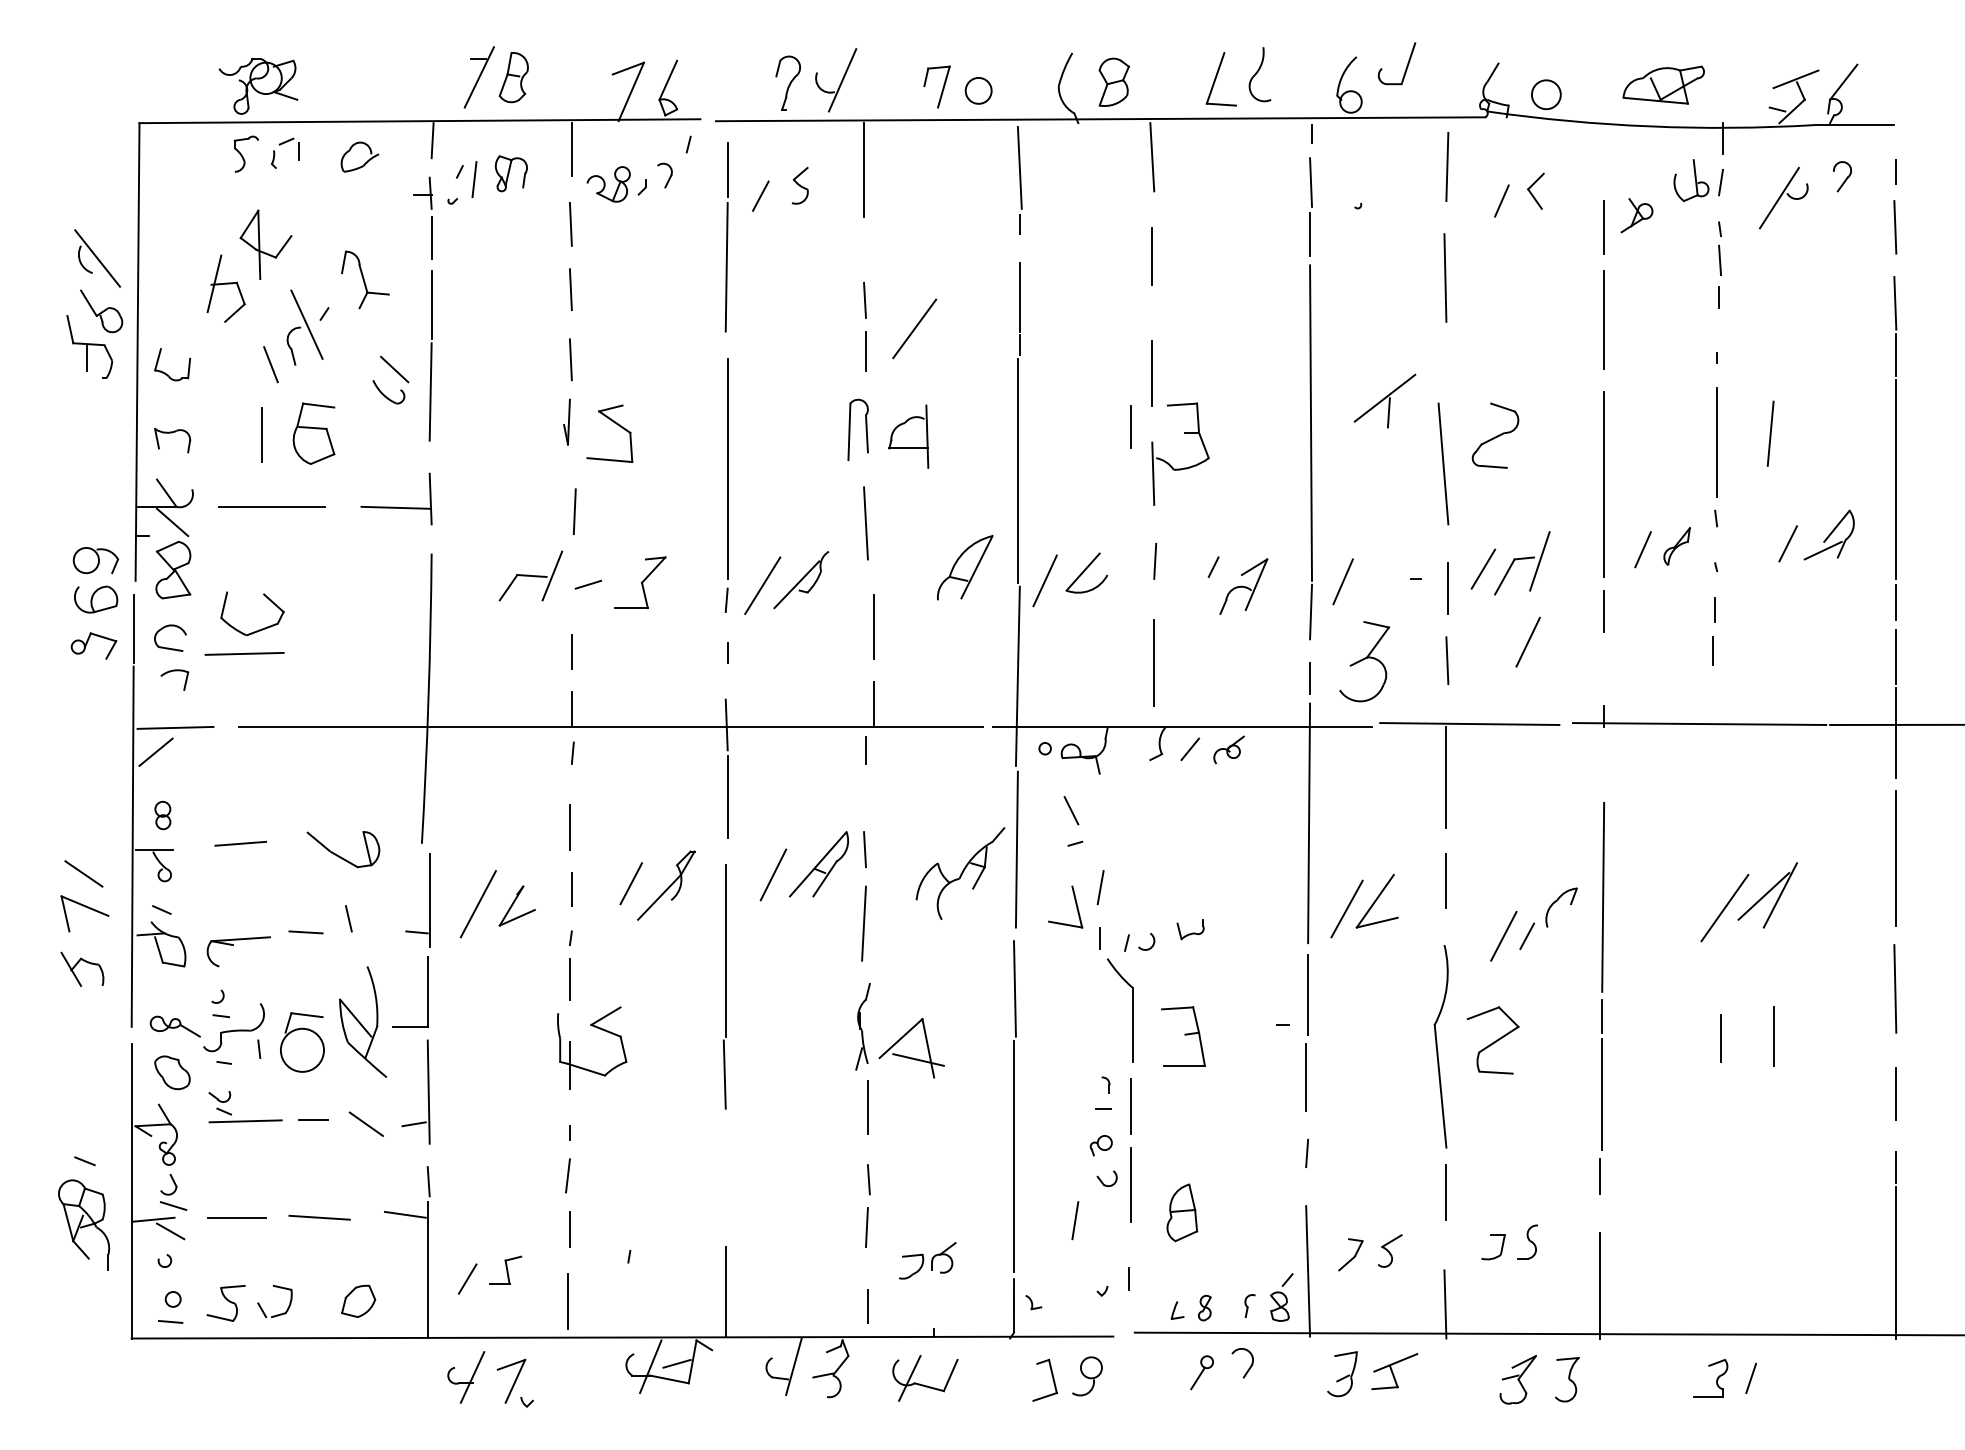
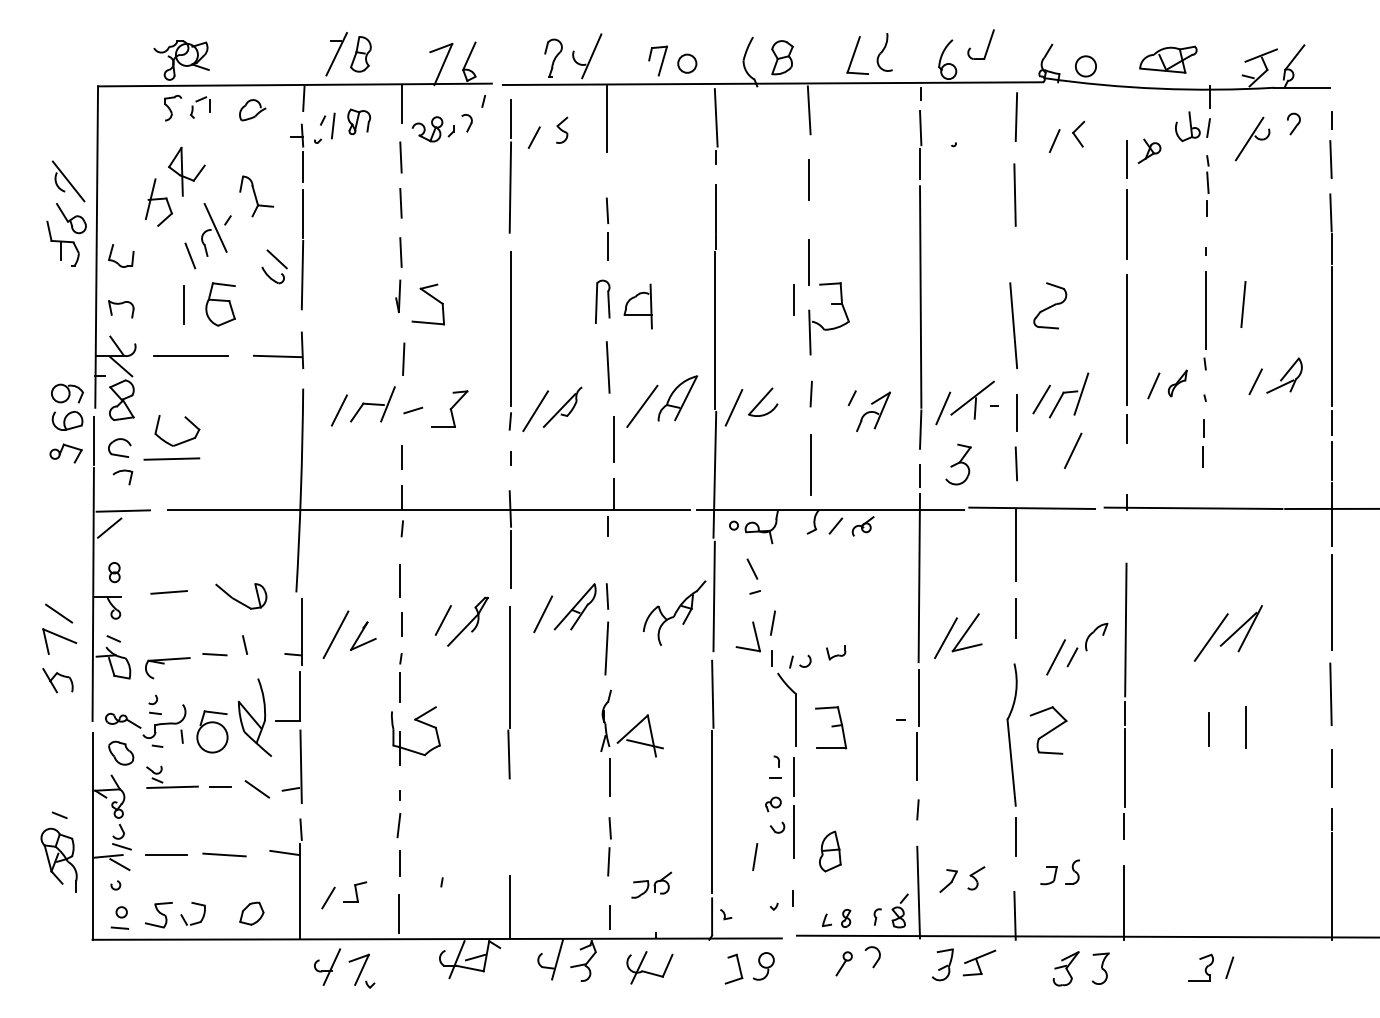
line: (914, 328) -> (642, 406), moved
part: (1384, 400) -> (972, 399), moved
line: (482, 584) -> (338, 410), added
part: (1364, 661) -> (958, 464), size x0.71

